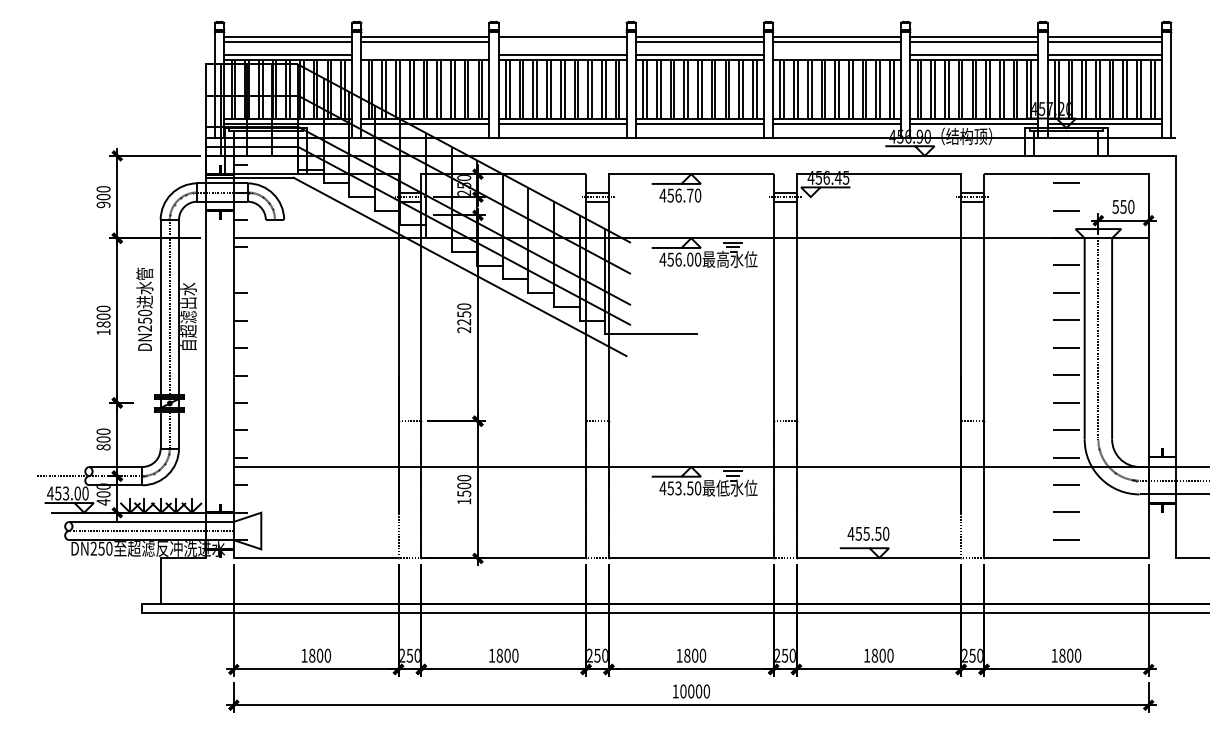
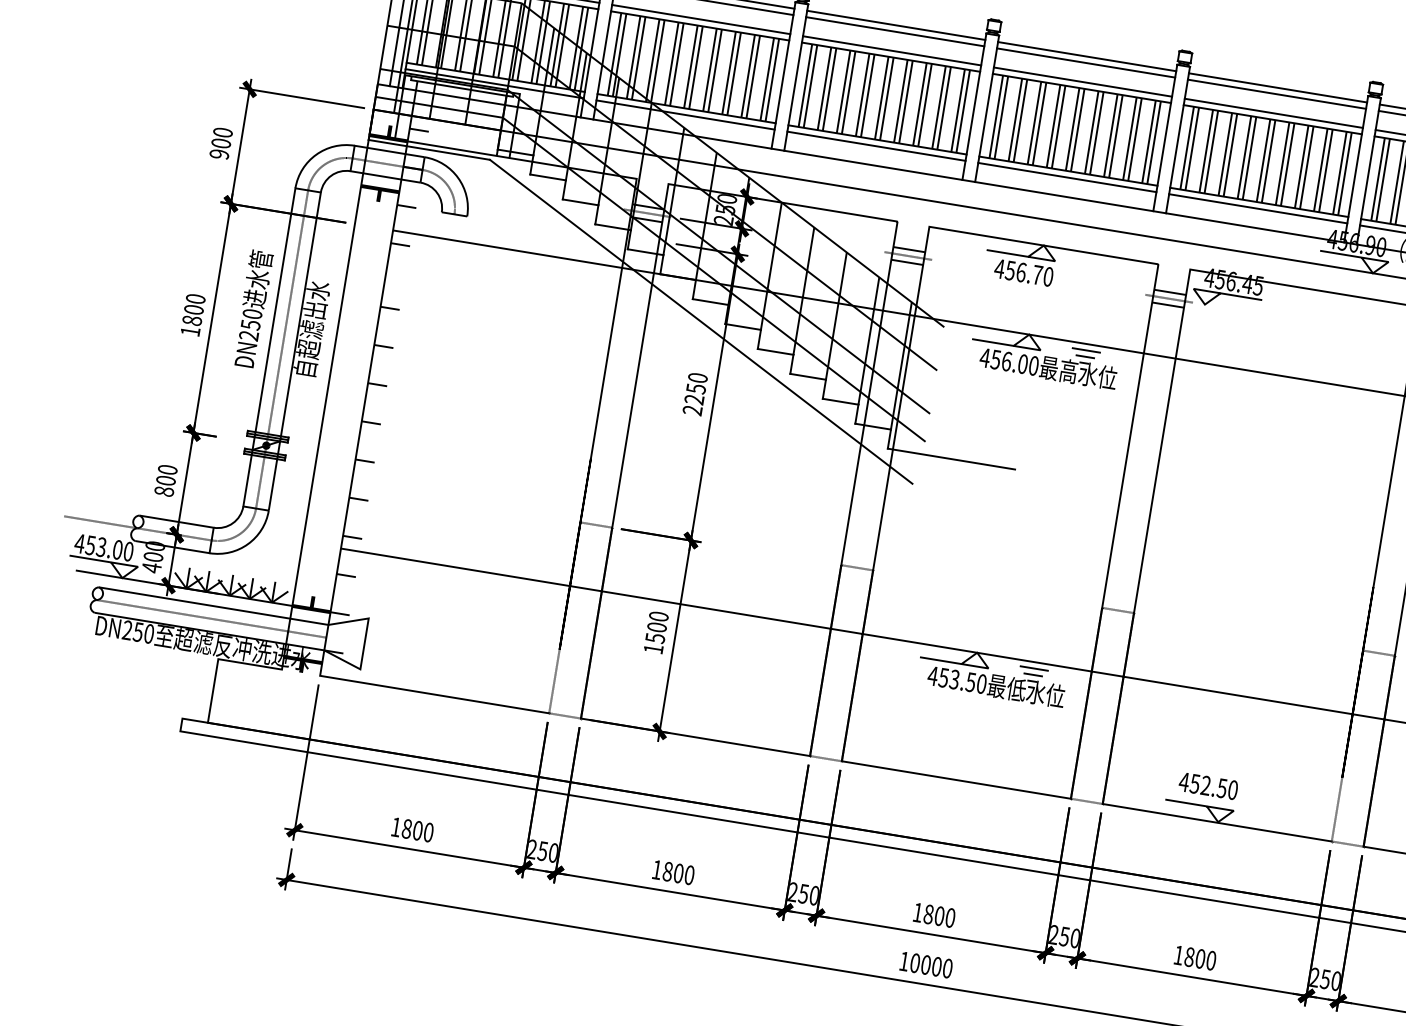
line: (562, 41) -> (895, 31), added
line: (425, 55) -> (701, 19), added
line: (837, 55) -> (1274, 113), added
text: (866, 533) -> (1205, 785), 455.50 -> 452.50

